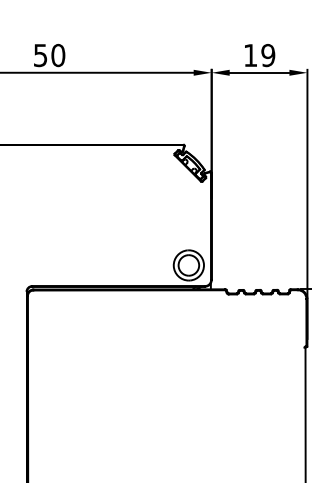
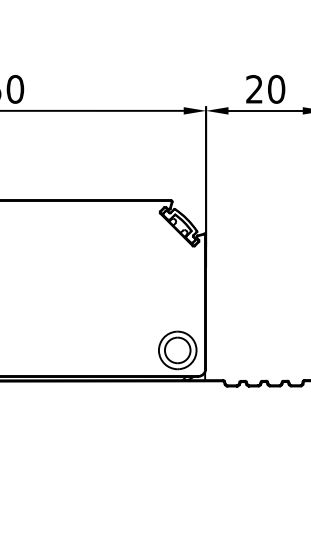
text: (259, 55) -> (265, 89), 19 -> 20

